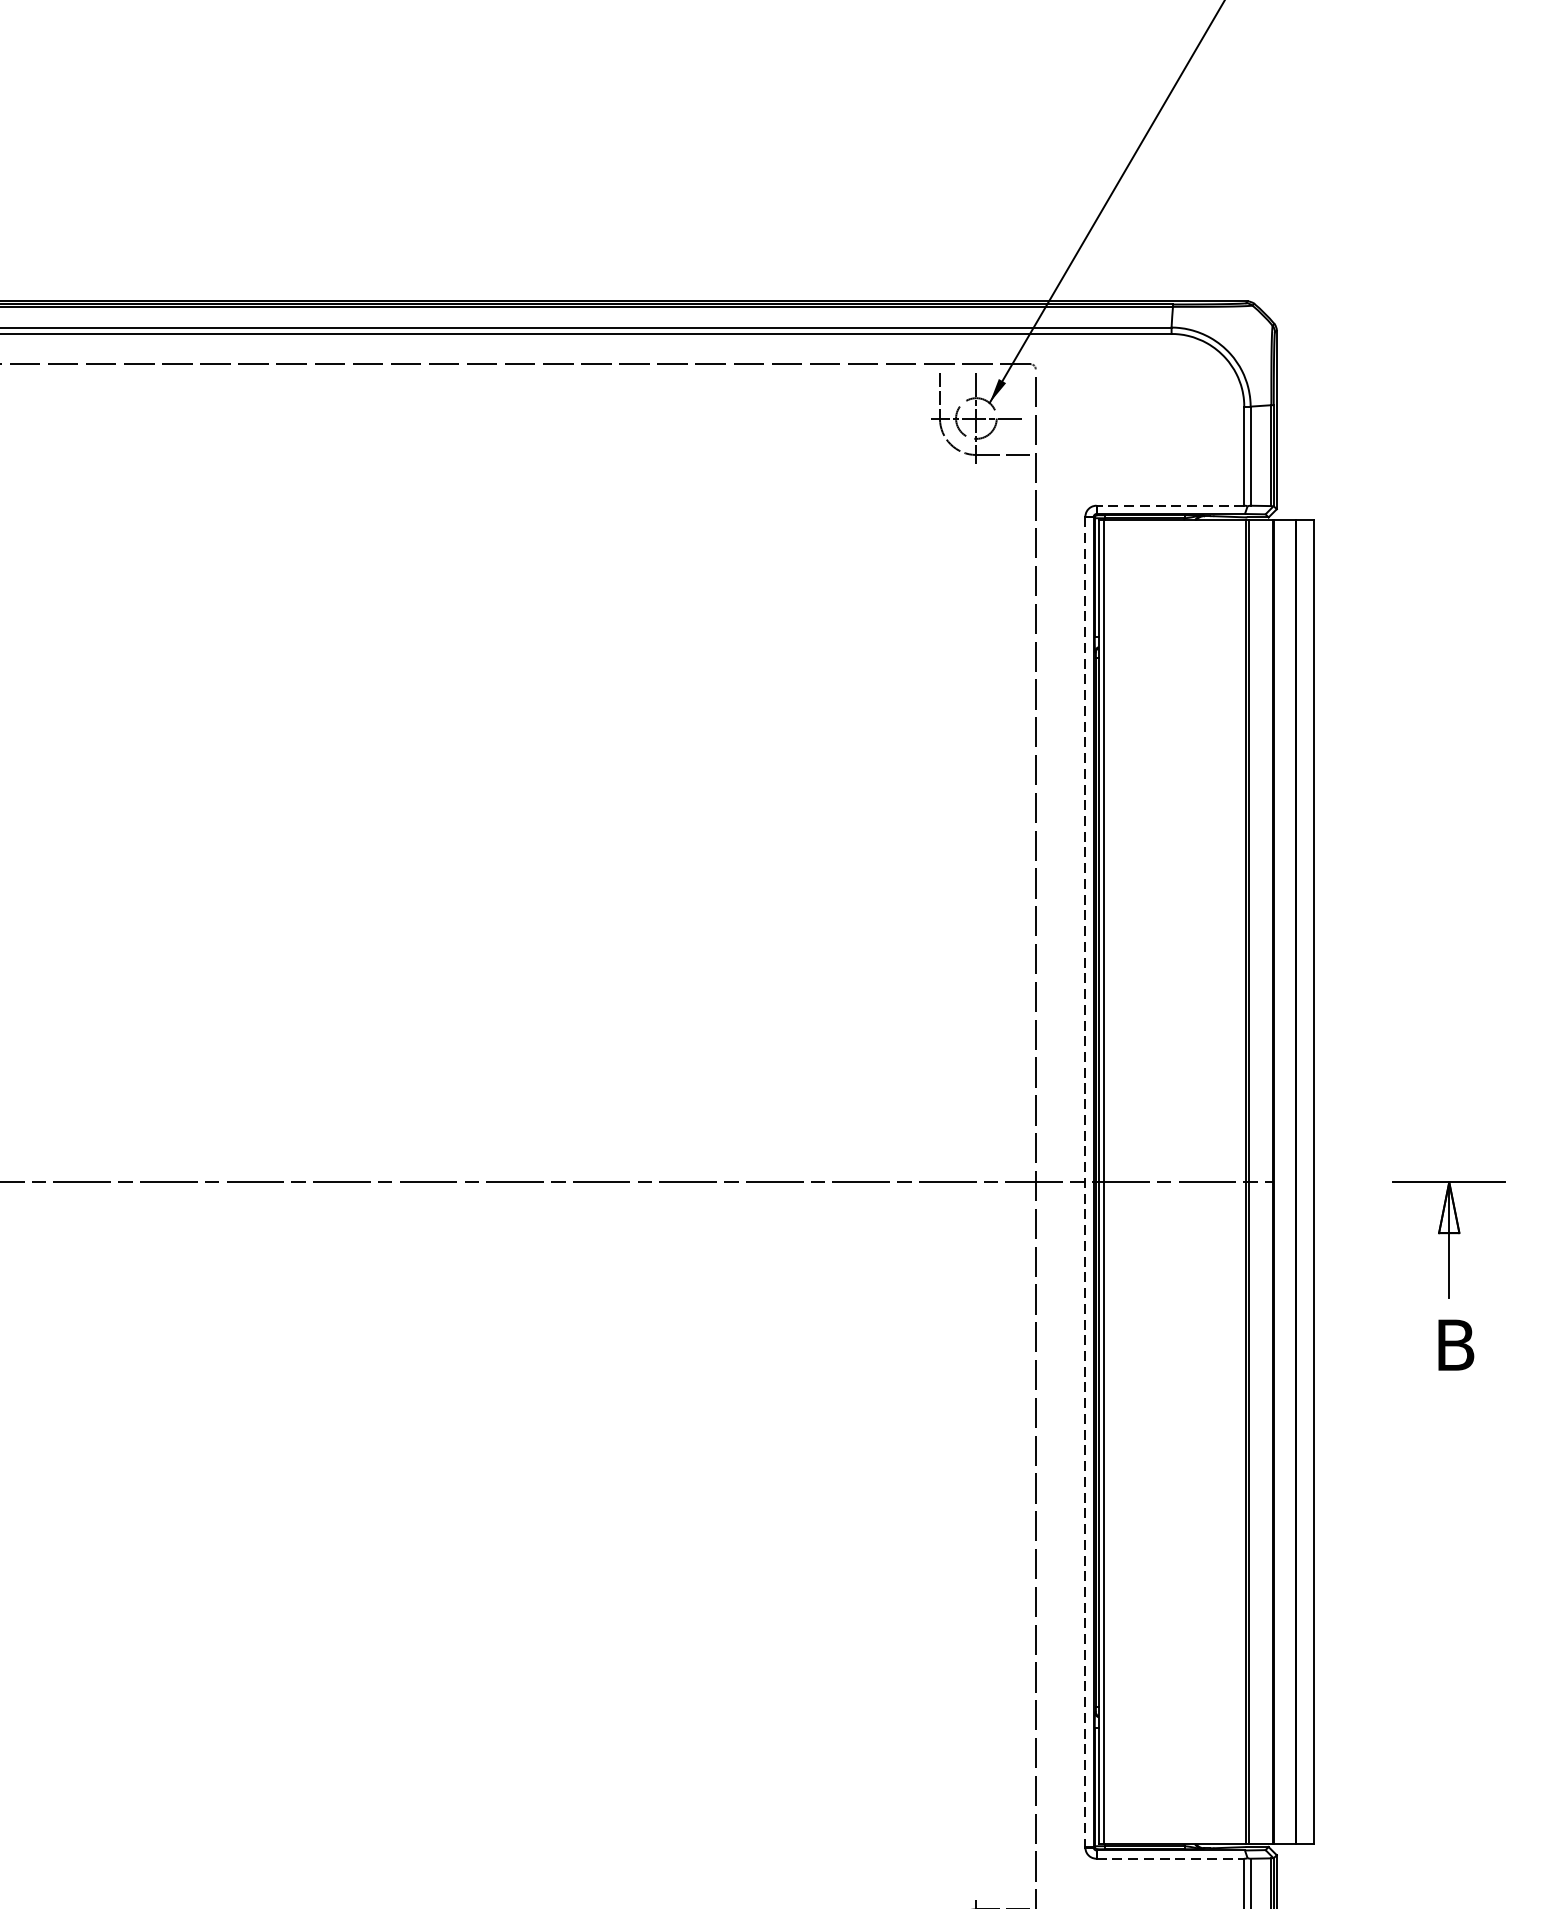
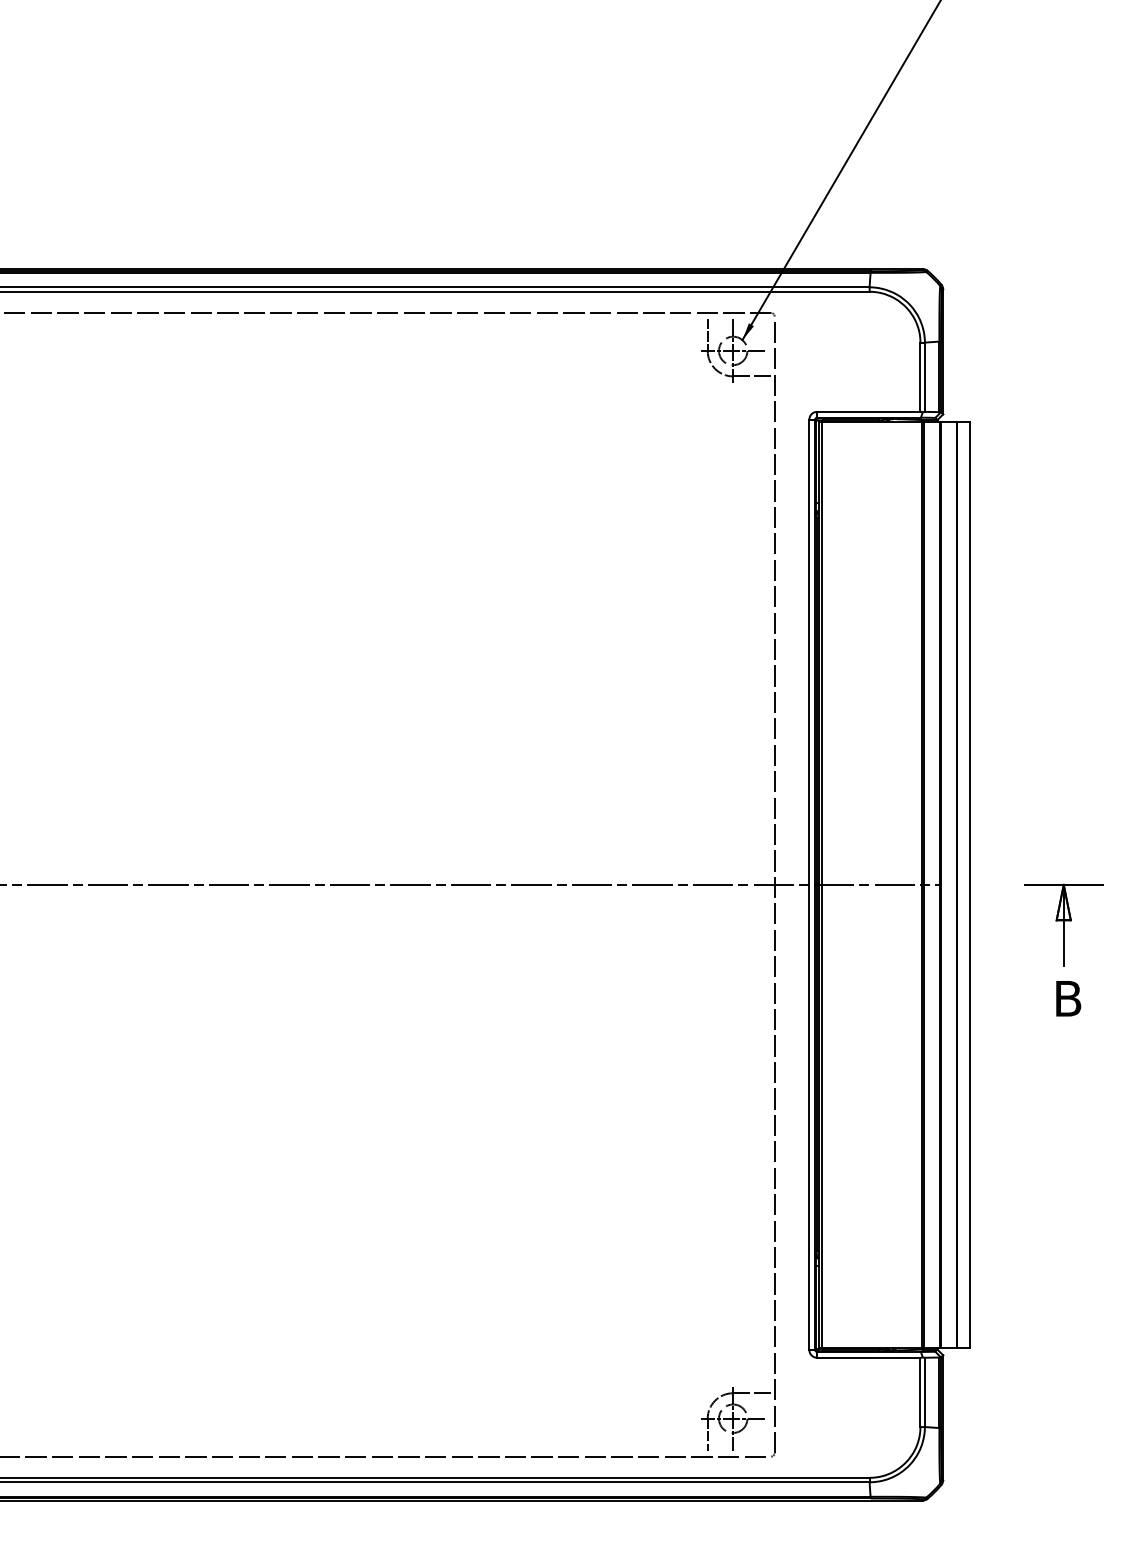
line: (1169, 505) -> (868, 411), dashed -> solid
line: (1085, 1183) -> (809, 885), dashed -> solid
line: (1169, 1858) -> (868, 1357), dashed -> solid

